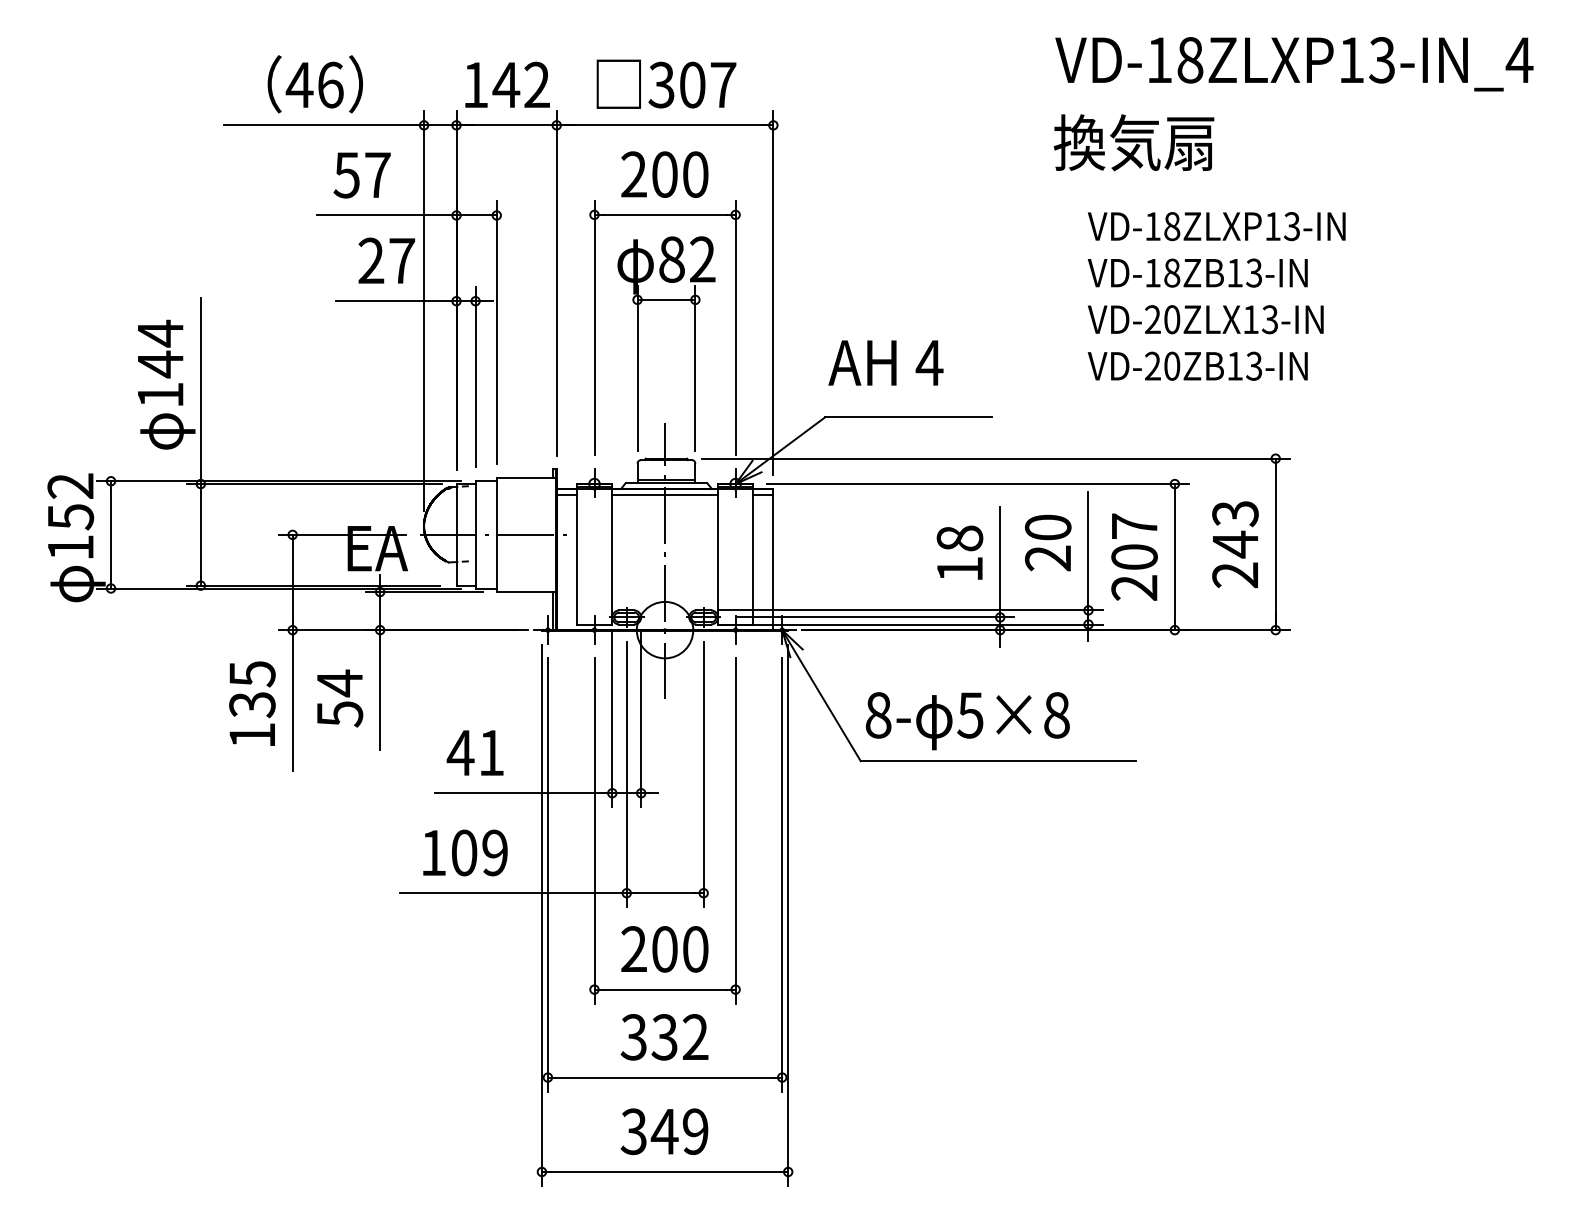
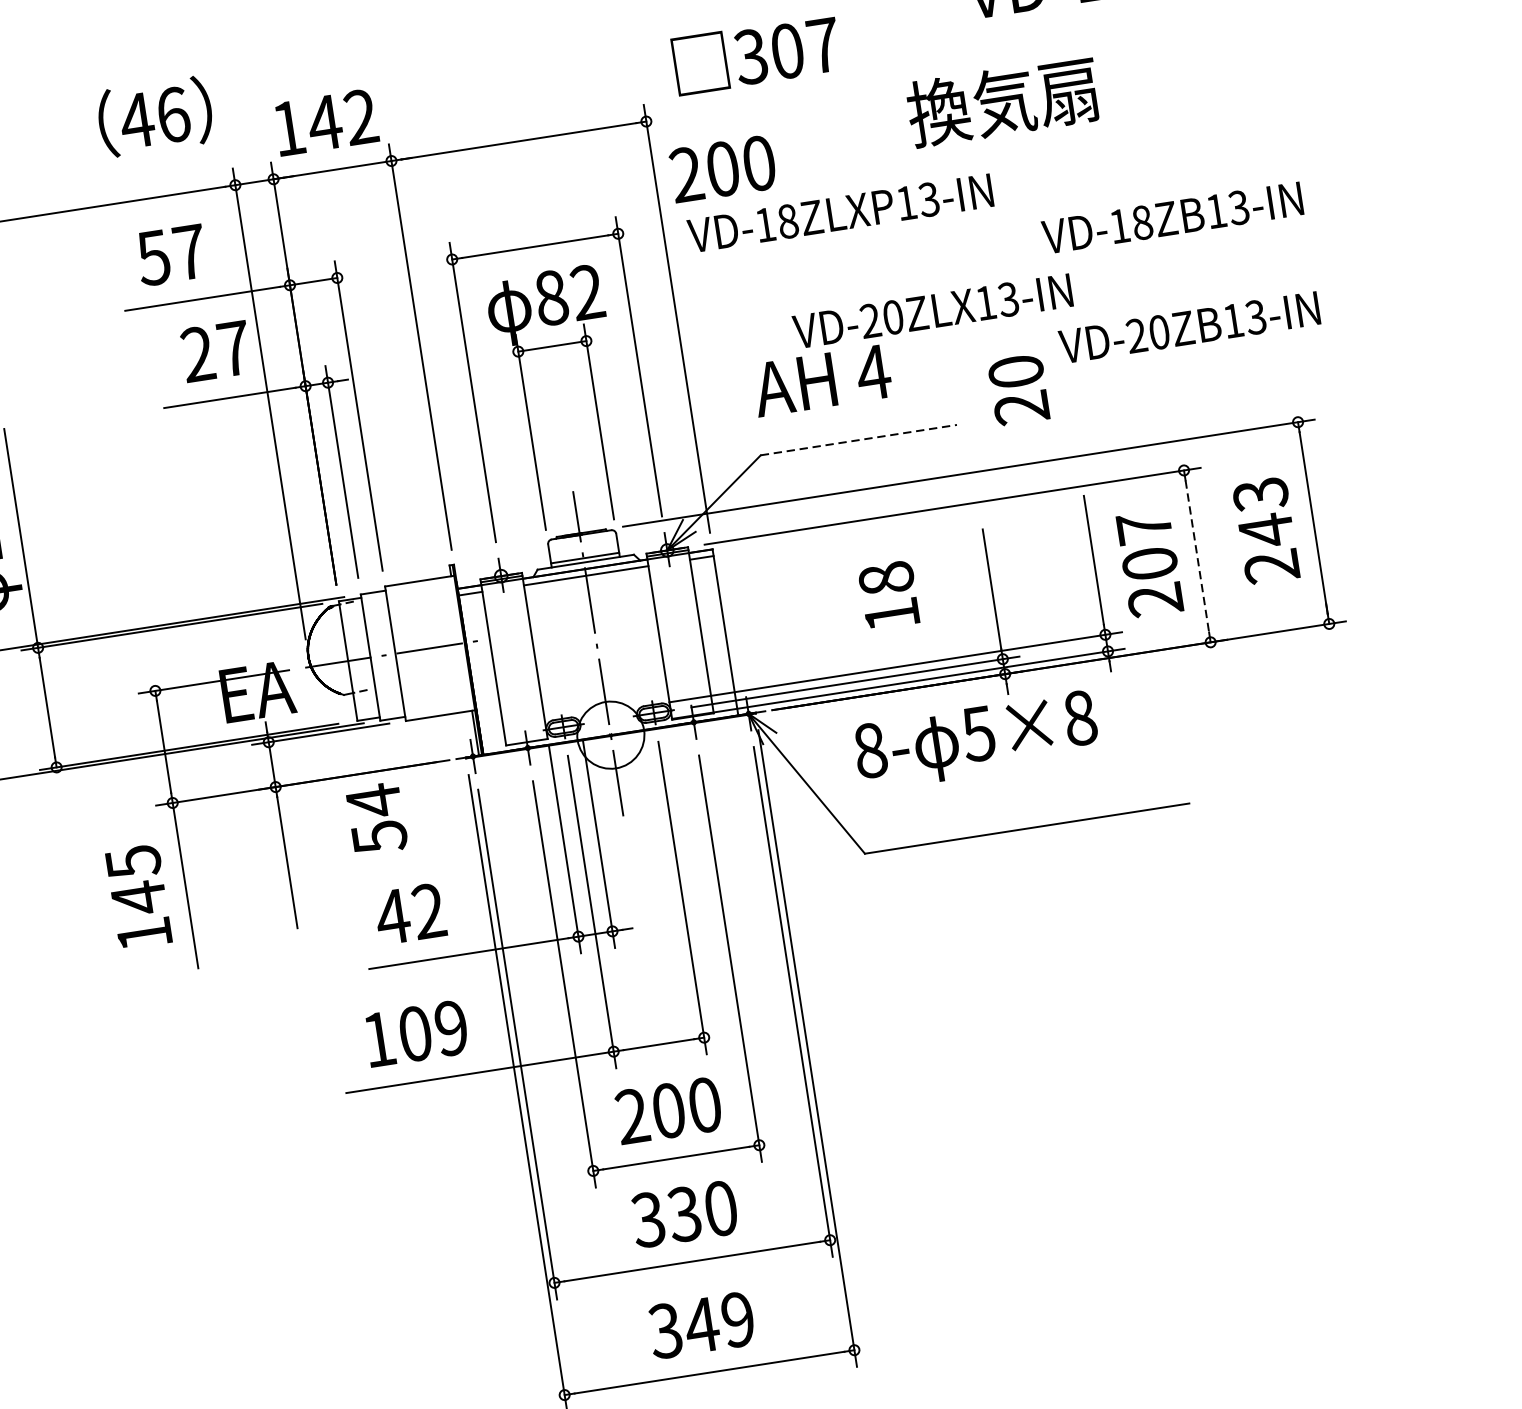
text: (666, 83) -> (756, 54), moved
text: (314, 84) -> (154, 117), moved
text: (1133, 142) -> (1002, 101), moved
text: (664, 174) -> (722, 168), moved
text: (1216, 226) -> (840, 213), moved
text: (1205, 319) -> (932, 311), moved
line: (909, 417) -> (859, 440), solid -> dashed
text: (1048, 542) -> (1019, 389), moved
text: (959, 552) -> (888, 595), moved
line: (1174, 557) -> (1196, 556), solid -> dashed
text: (340, 698) -> (377, 818), moved
text: (252, 704) -> (139, 897), 135 -> 145
text: (967, 721) -> (976, 741), moved
text: (491, 752) -> (428, 910), 41 -> 42
text: (695, 1037) -> (720, 1208), 332 -> 330

